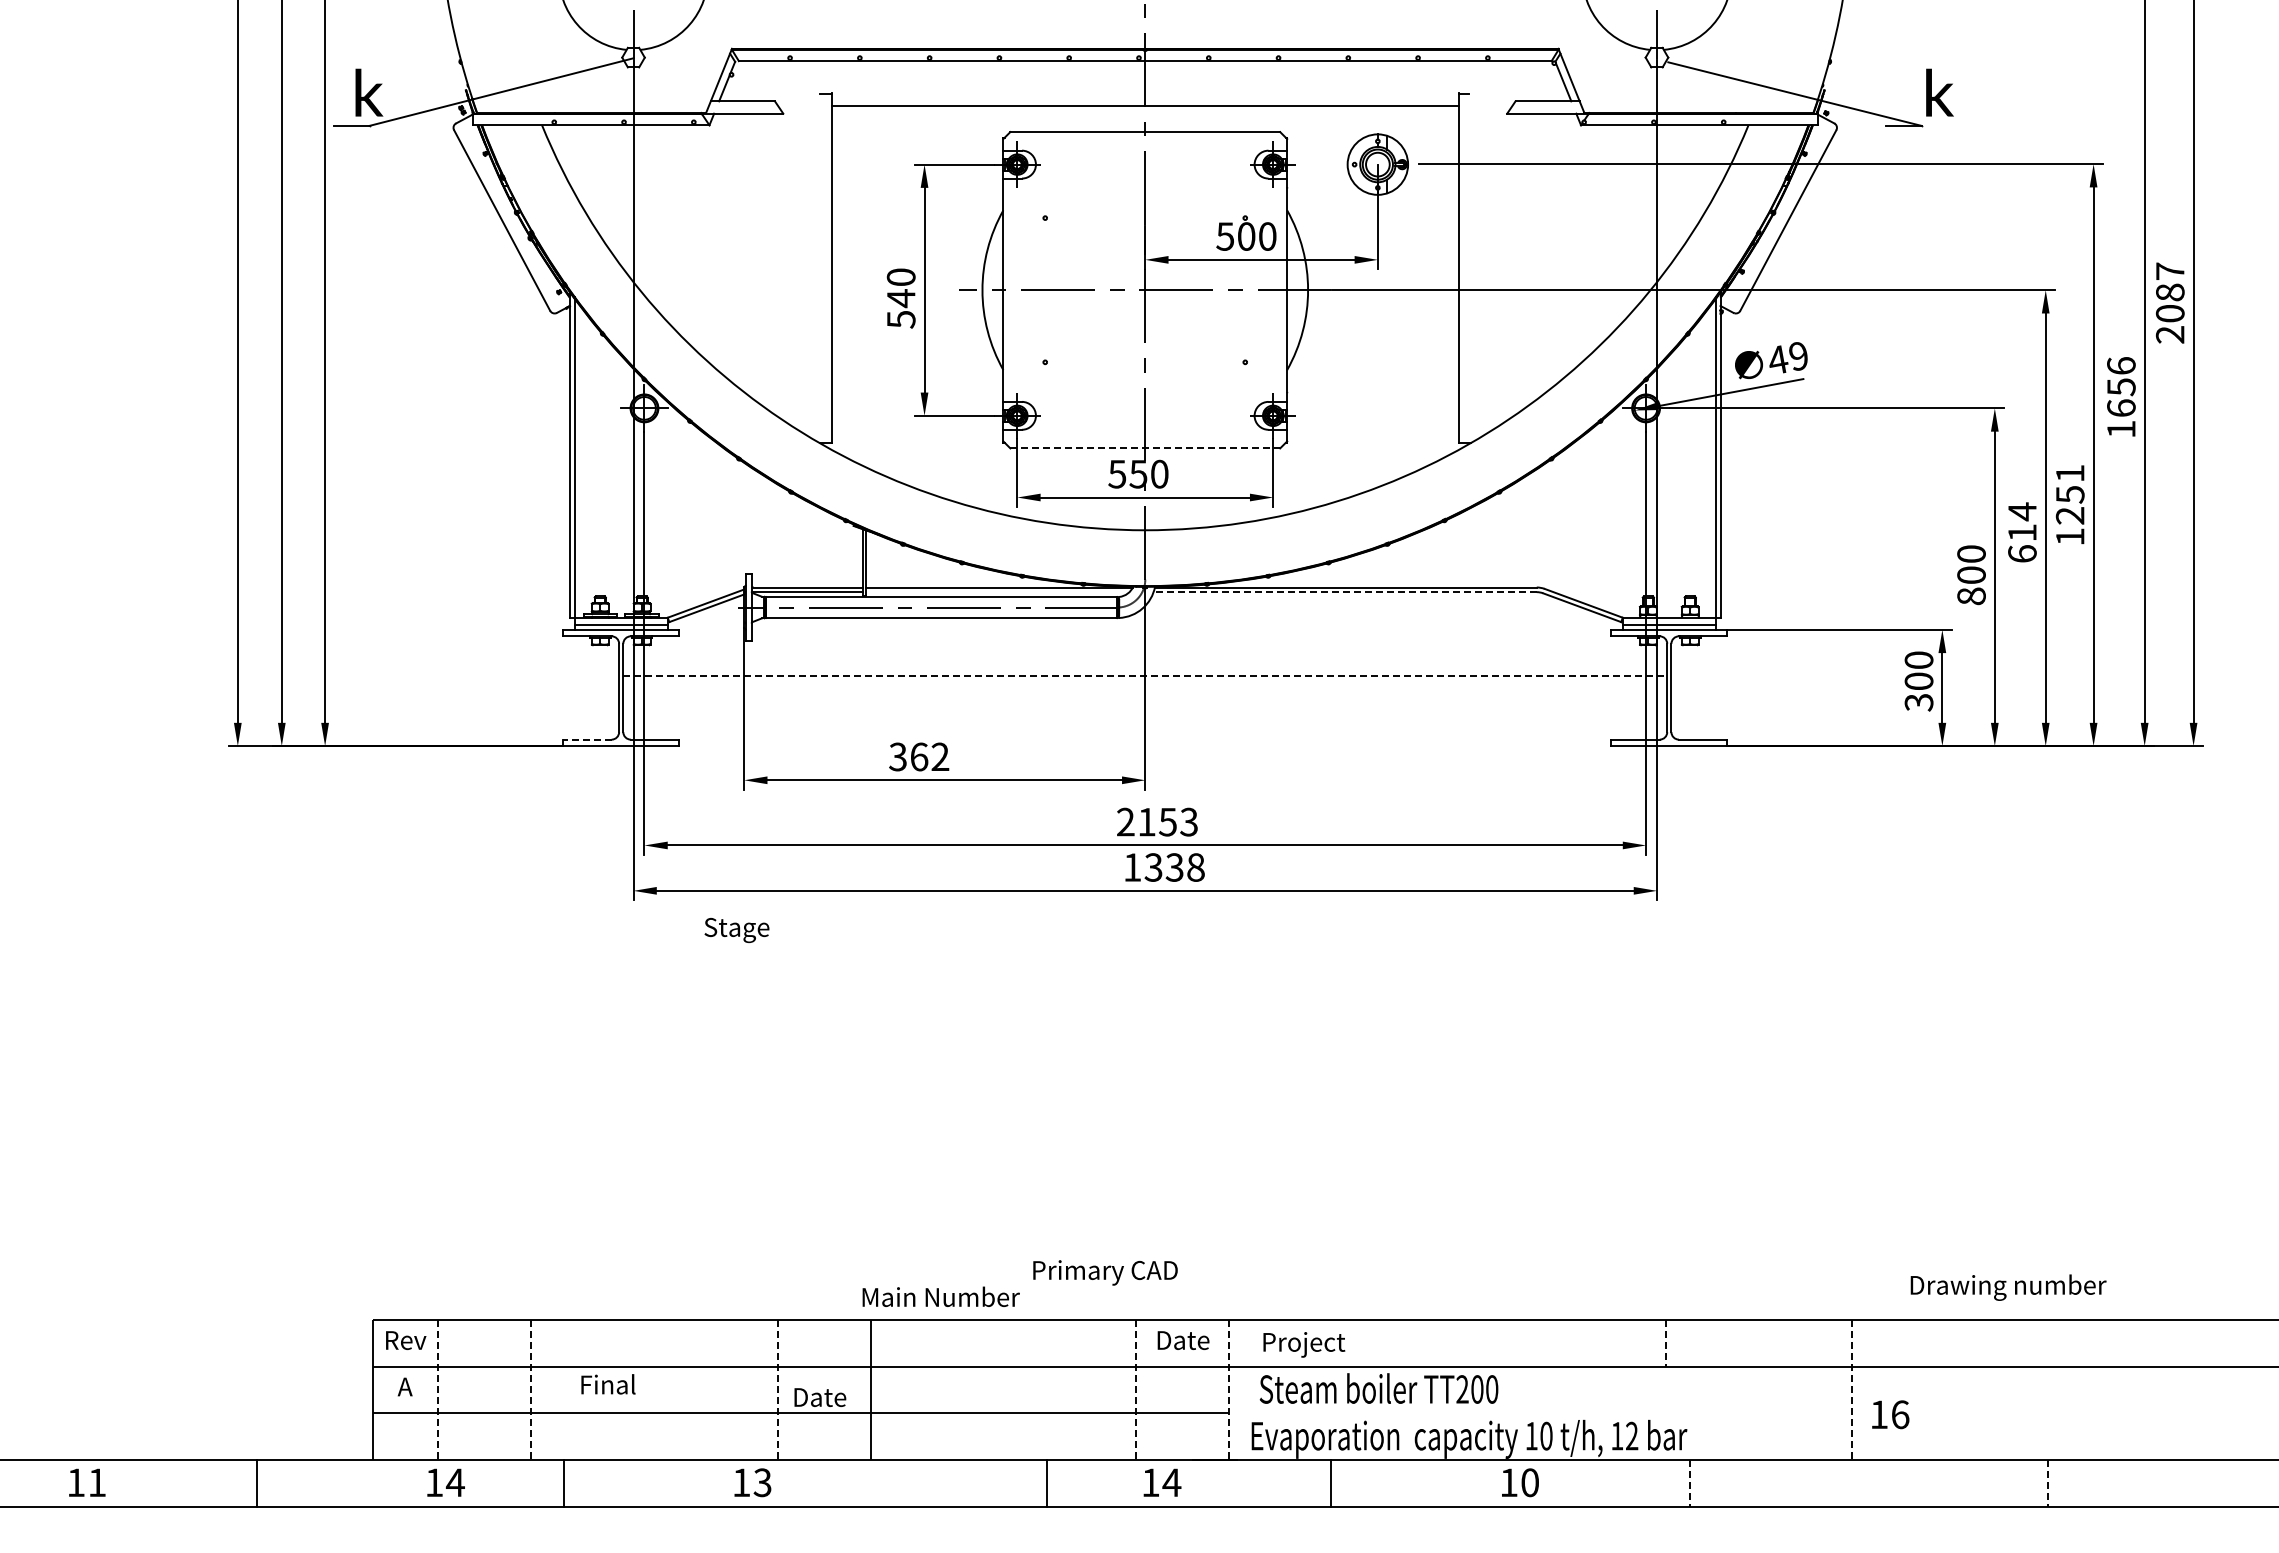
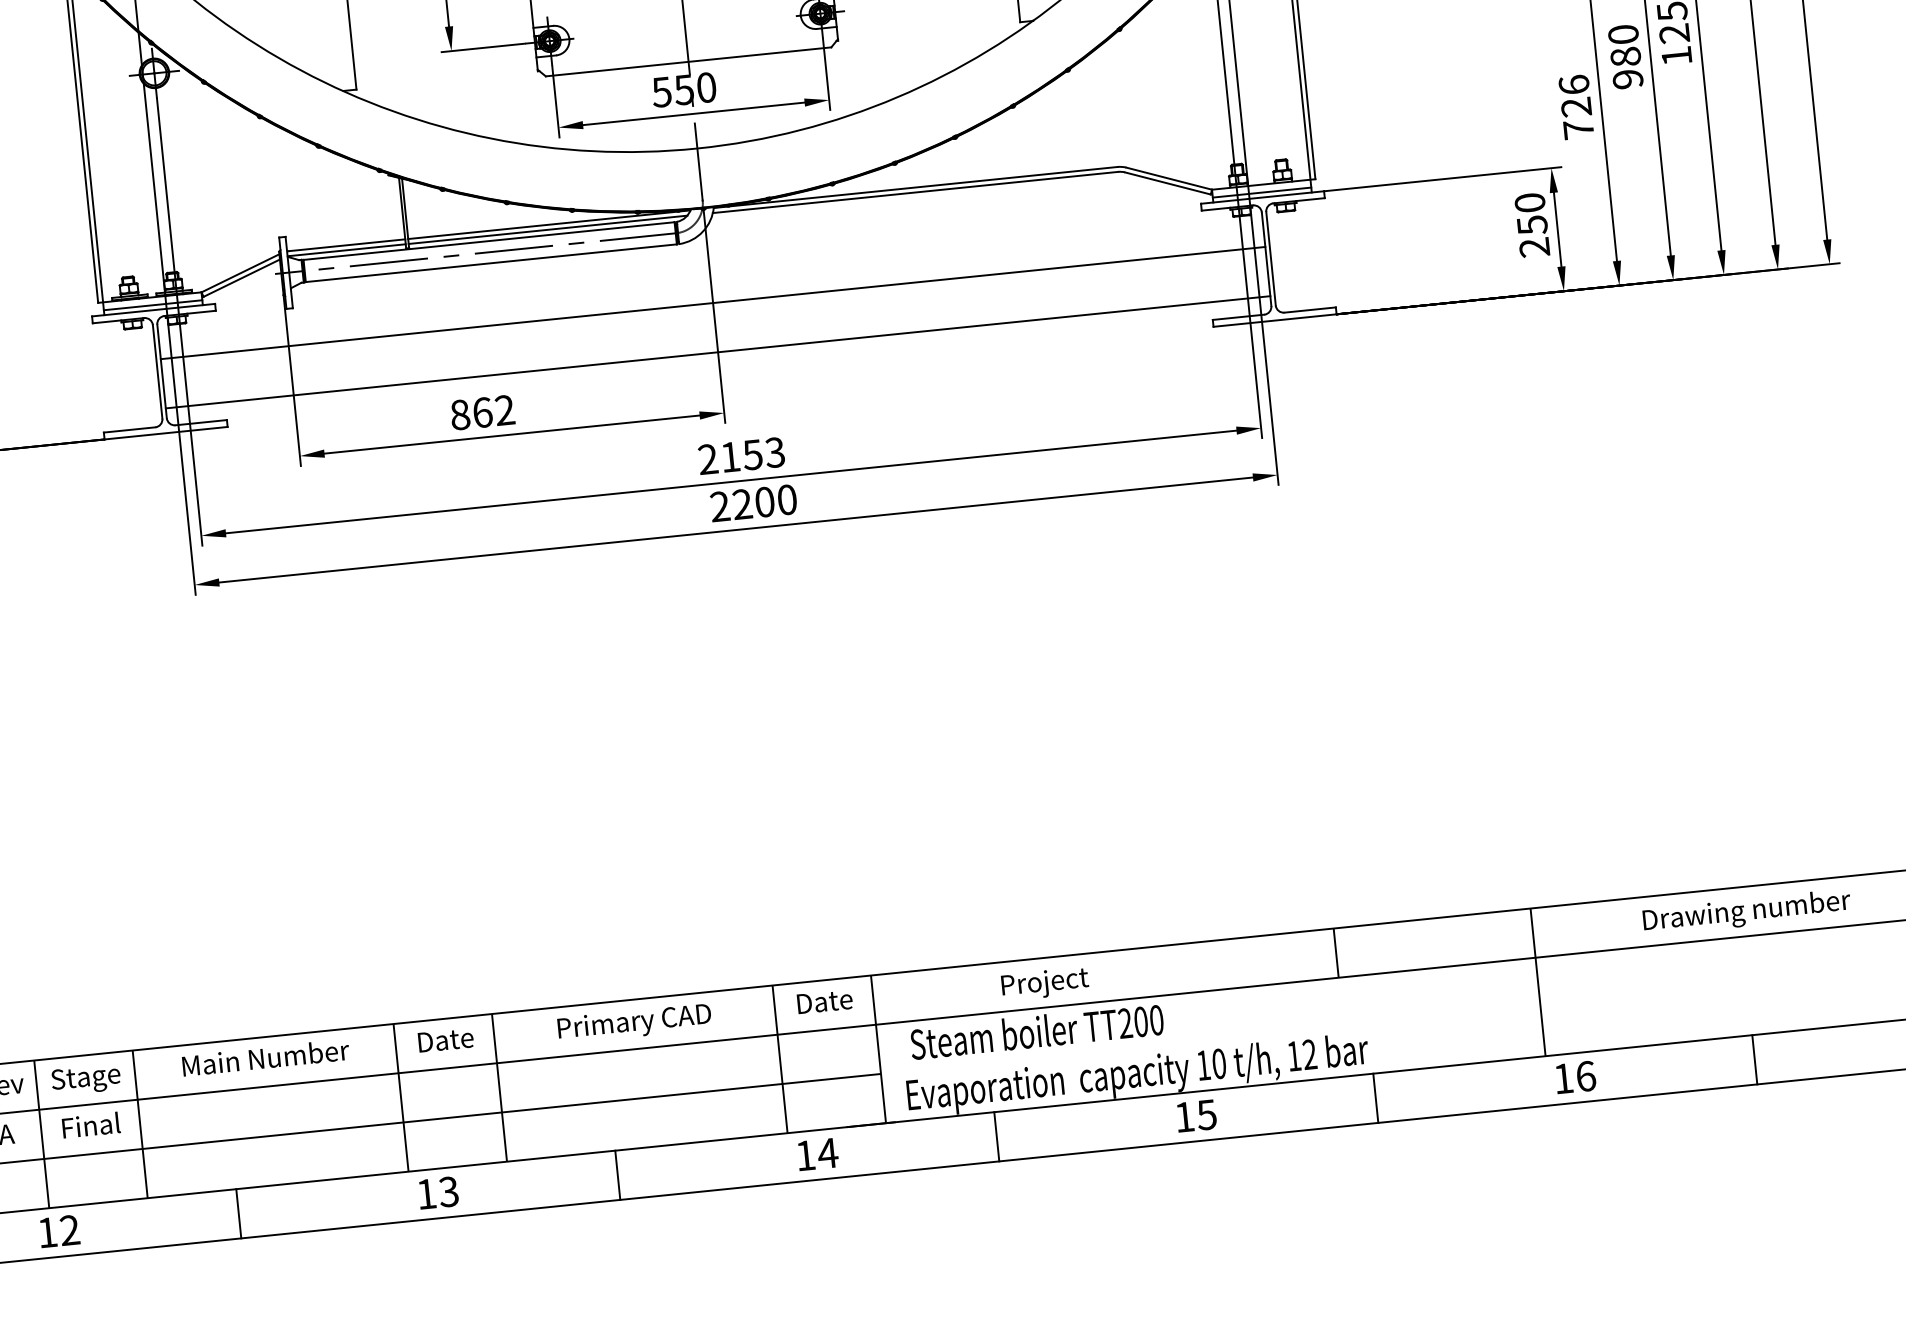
line: (1145, 448) -> (688, 61), dashed -> solid
text: (2022, 532) -> (1625, 56), 614 -> 980
text: (1971, 575) -> (1576, 107), 800 -> 726
line: (997, 592) -> (547, 230), added
line: (1345, 592) -> (915, 192), dashed -> solid
line: (1145, 676) -> (713, 303), dashed -> solid
text: (1918, 691) -> (1532, 235), 300 -> 250
line: (1145, 722) -> (718, 351), added
line: (586, 739) -> (128, 429), dashed -> solid
text: (897, 756) -> (459, 414), 362 -> 862
text: (1163, 867) -> (752, 503), 1338 -> 2200
text: (736, 930) -> (85, 1079), moved
text: (1105, 1272) -> (634, 1023), moved
text: (2008, 1287) -> (1746, 912), moved
text: (940, 1296) -> (265, 1057), moved
text: (1304, 1344) -> (1045, 983), moved
line: (1666, 1344) -> (1336, 953), dashed -> solid
text: (608, 1384) -> (91, 1125), moved
line: (438, 1390) -> (42, 1134), dashed -> solid
line: (531, 1390) -> (140, 1124), dashed -> solid
line: (777, 1390) -> (400, 1098), dashed -> solid
line: (1136, 1390) -> (780, 1059), dashed -> solid
line: (1229, 1390) -> (878, 1049), dashed -> solid
line: (1852, 1390) -> (1538, 982), dashed -> solid
text: (820, 1397) -> (446, 1040), moved
text: (1890, 1414) -> (1575, 1077), moved
text: (454, 1482) -> (68, 1230), 14 -> 12
line: (564, 1482) -> (239, 1212), moved
text: (752, 1482) -> (438, 1192), moved
line: (1047, 1482) -> (617, 1174), moved
text: (1529, 1482) -> (1206, 1114), 10 -> 15
line: (1689, 1483) -> (1375, 1098), dashed -> solid
line: (2047, 1483) -> (1754, 1060), dashed -> solid

